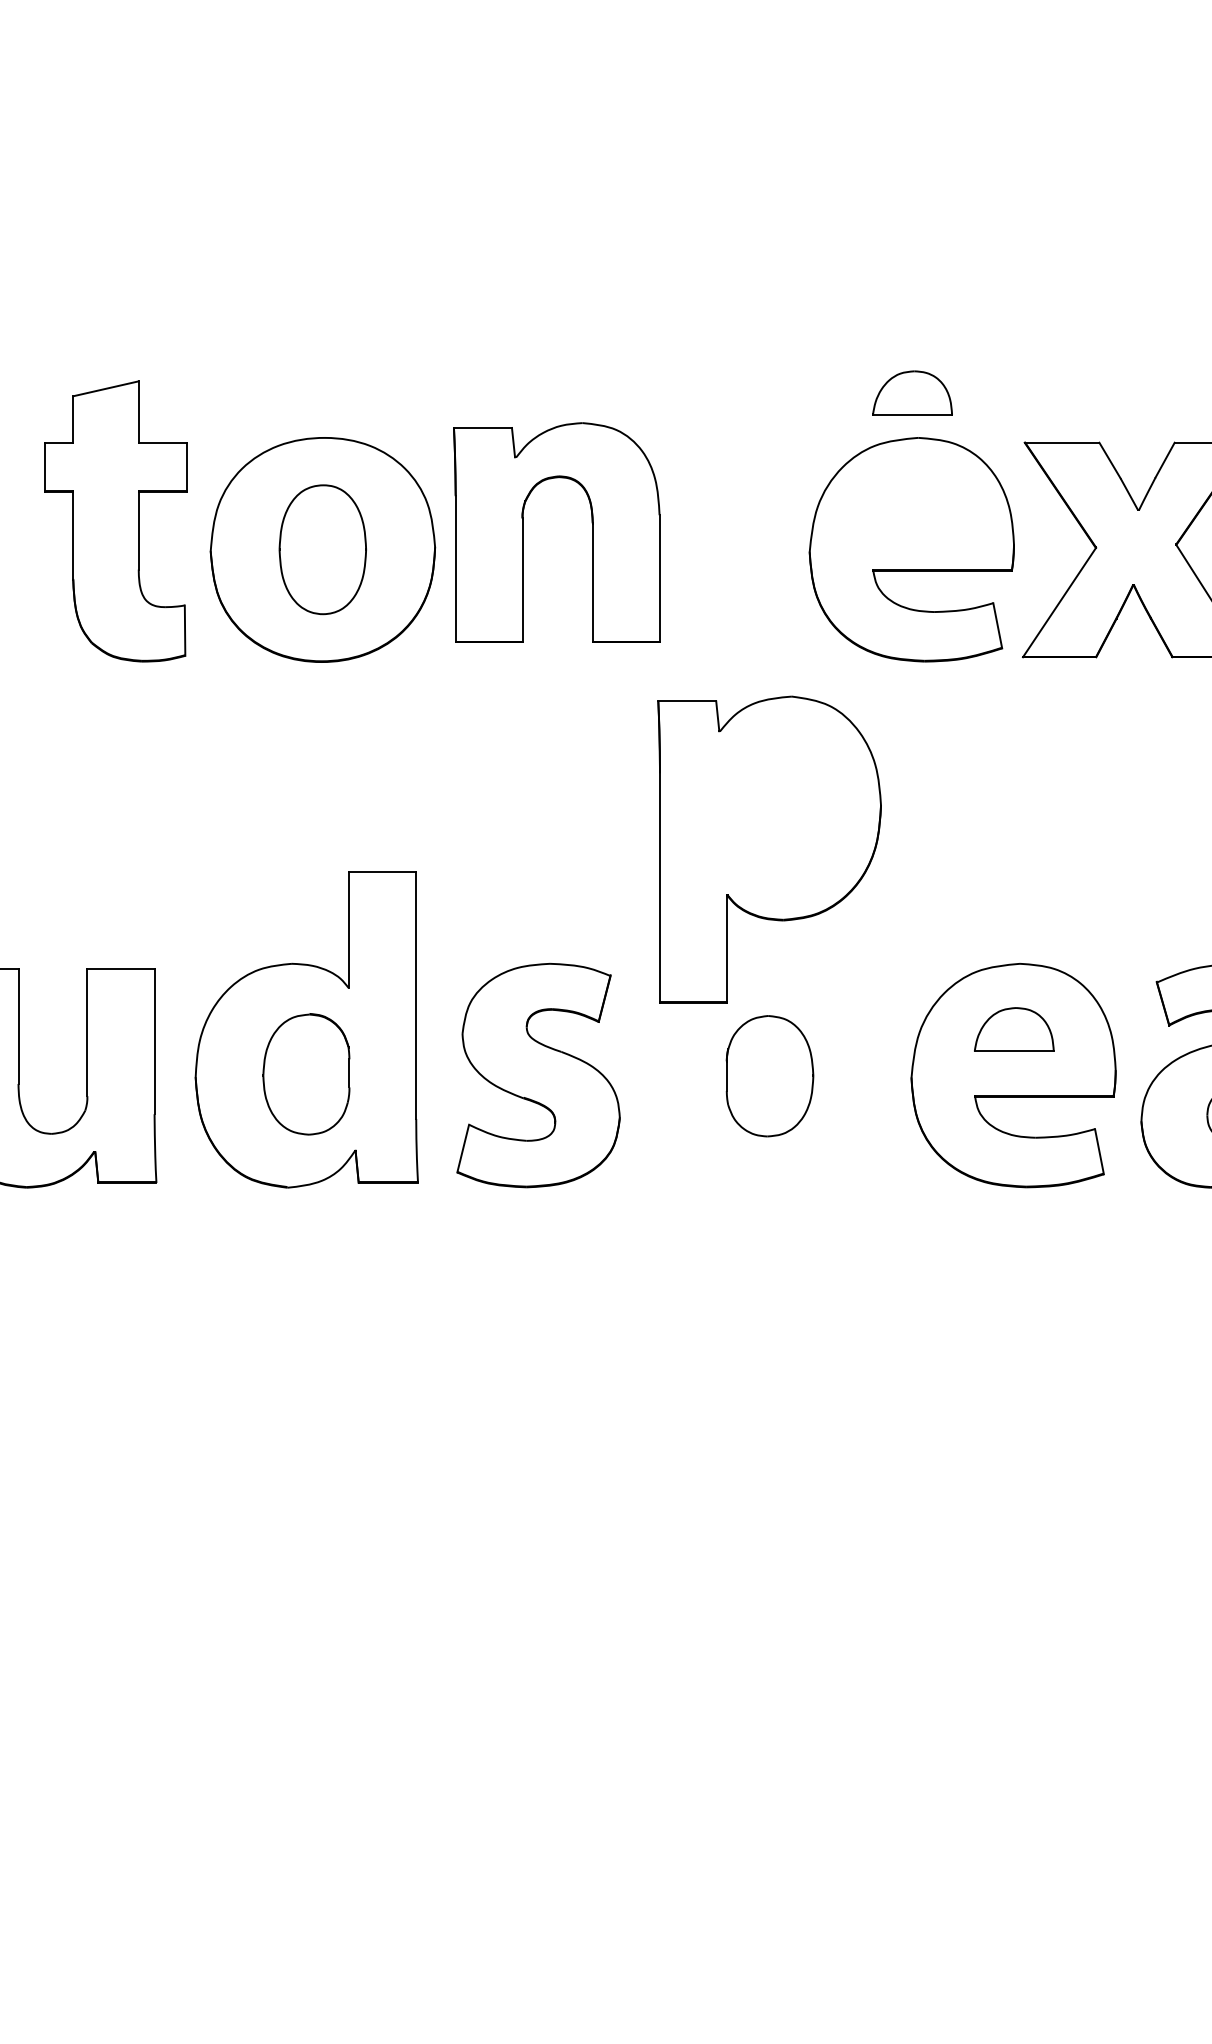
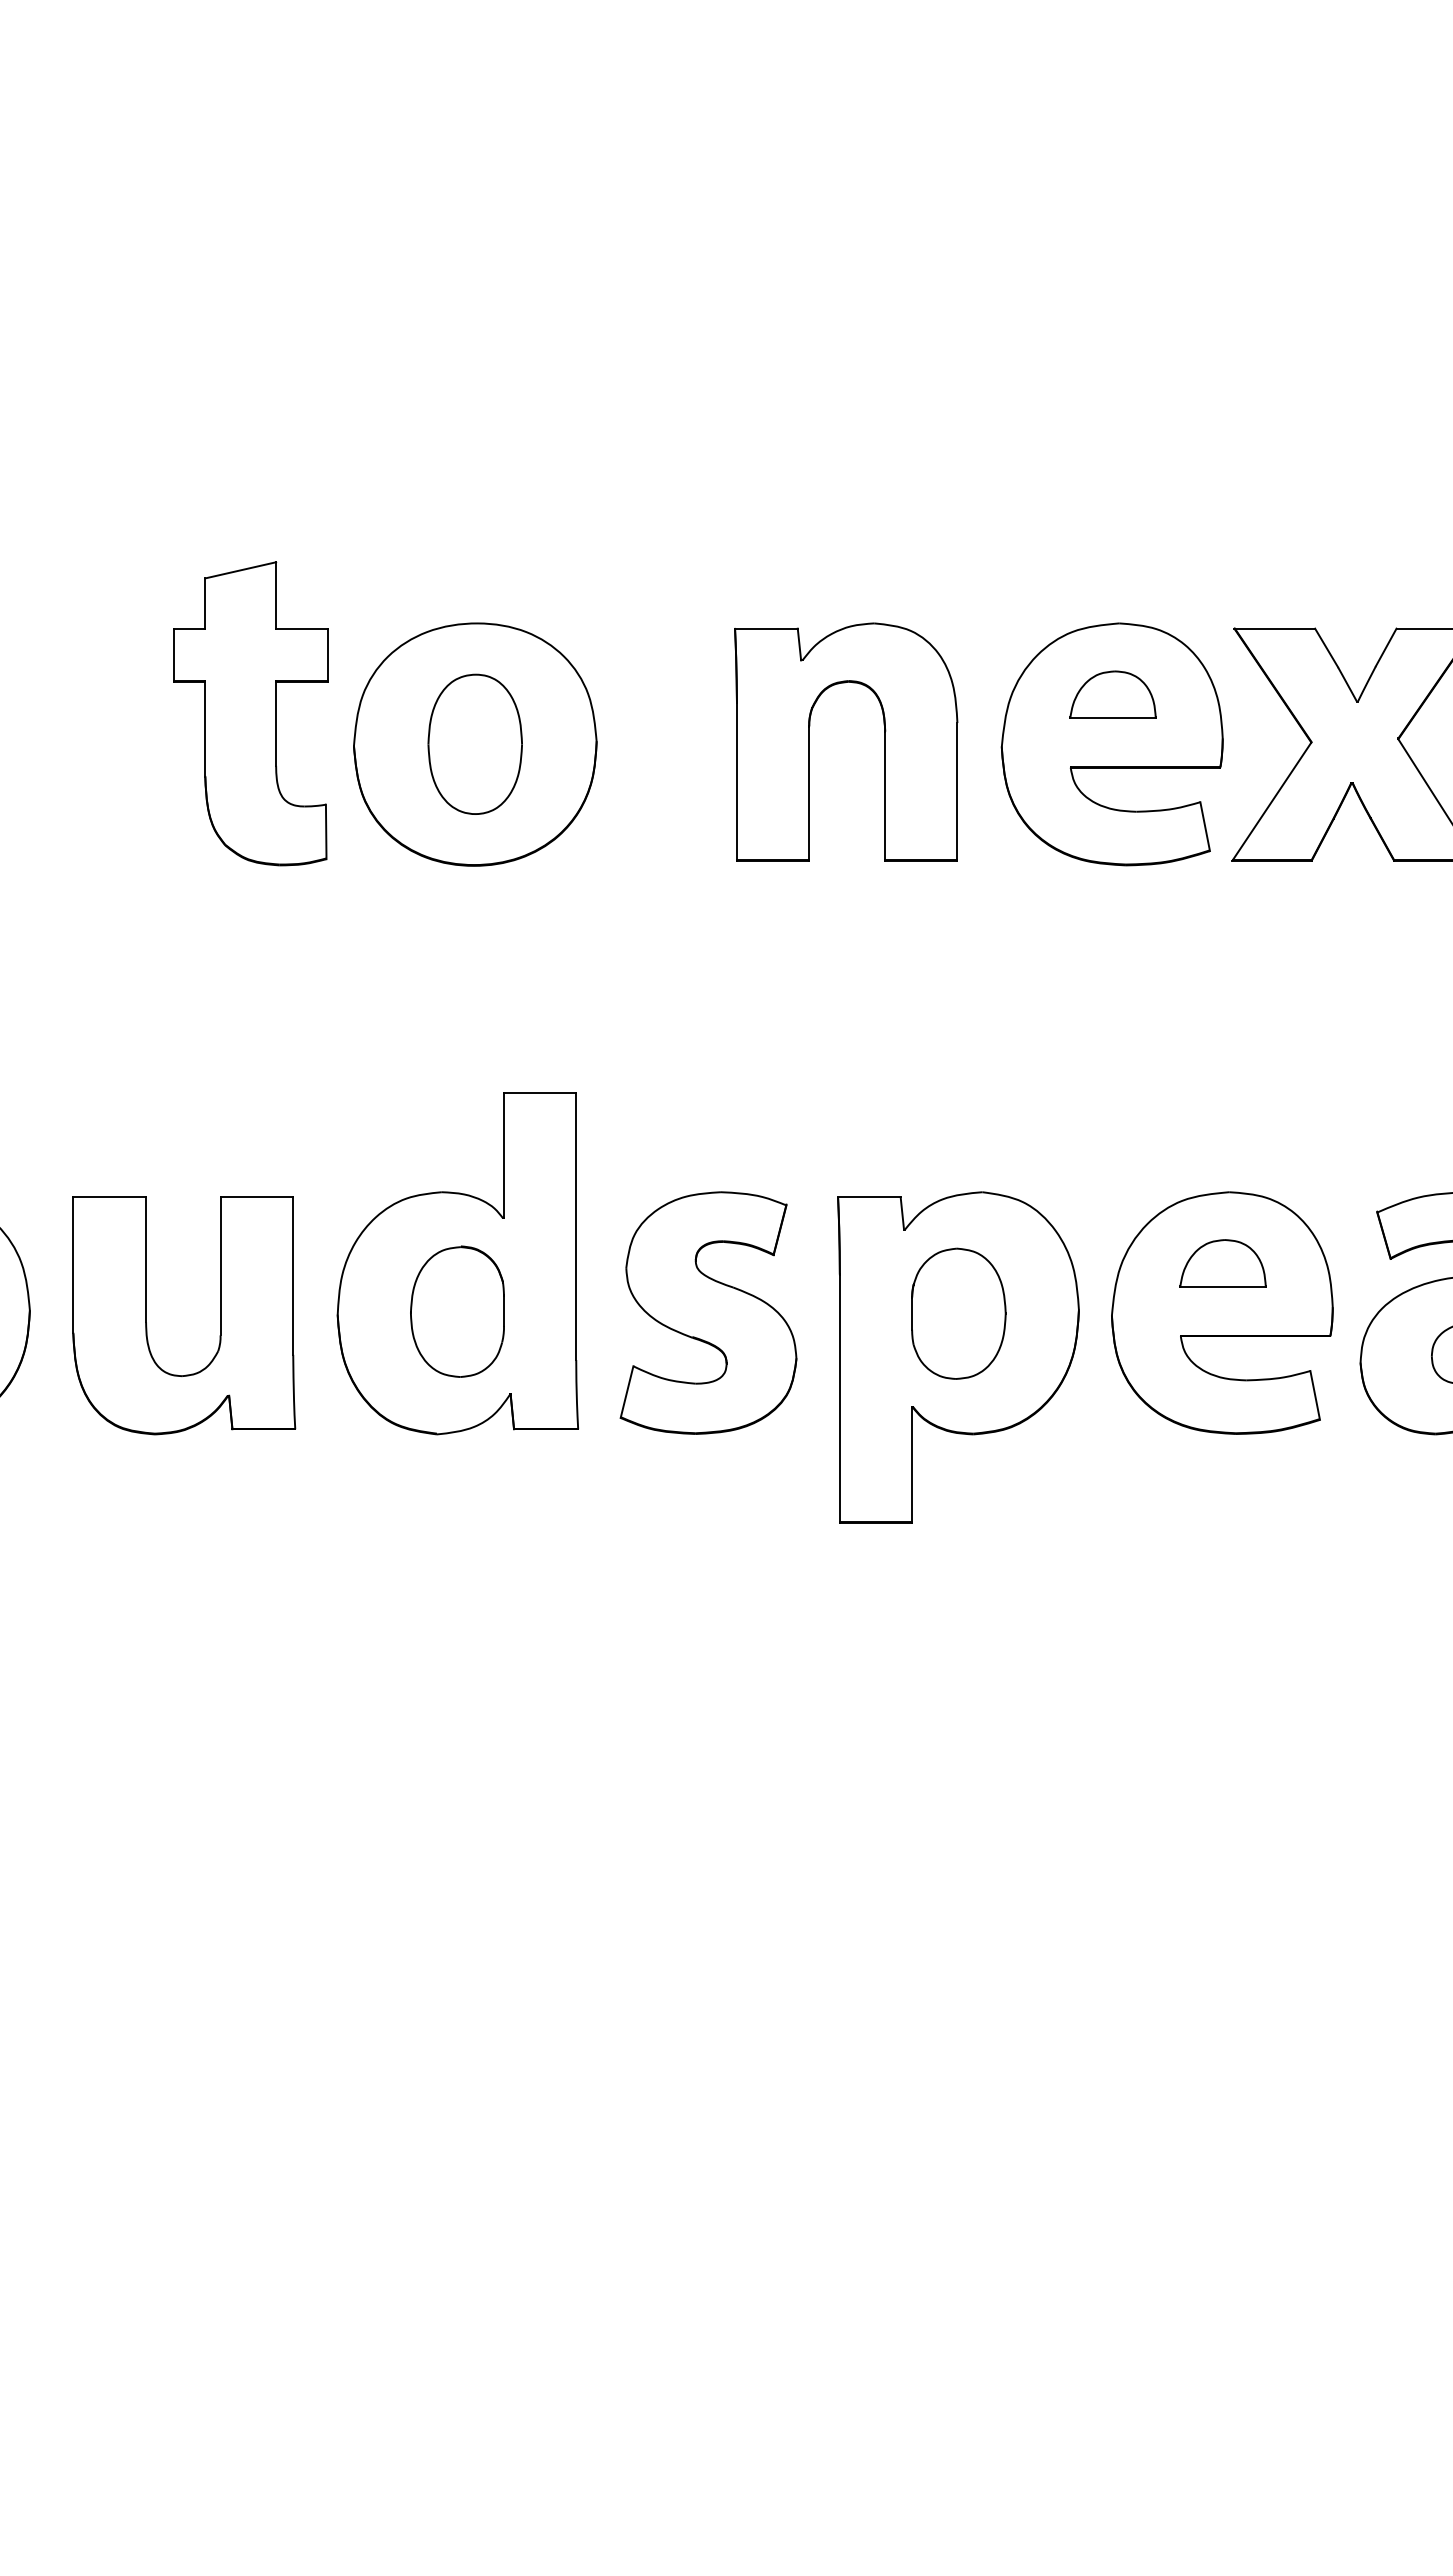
part: (912, 392) -> (1112, 694), moved
part: (522, 532) -> (809, 741), moved
part: (769, 849) -> (958, 1357), moved

